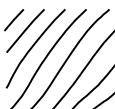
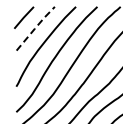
line: (25, 30) -> (35, 28), solid -> dashed

